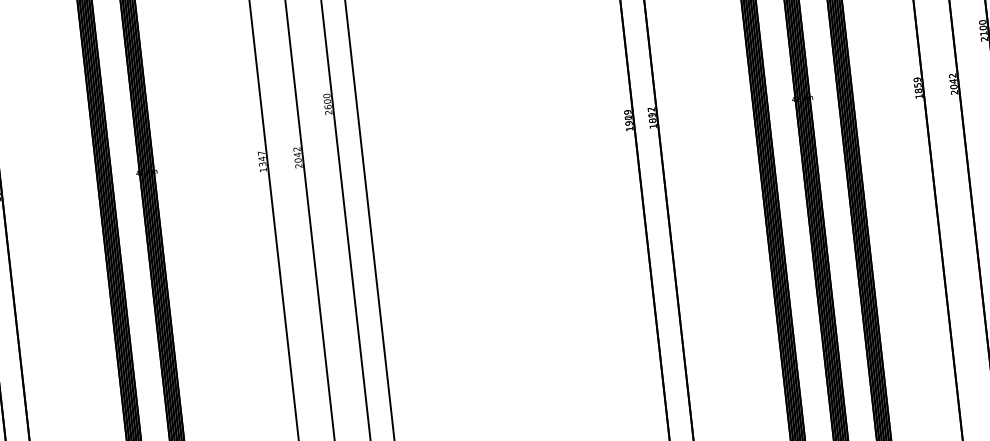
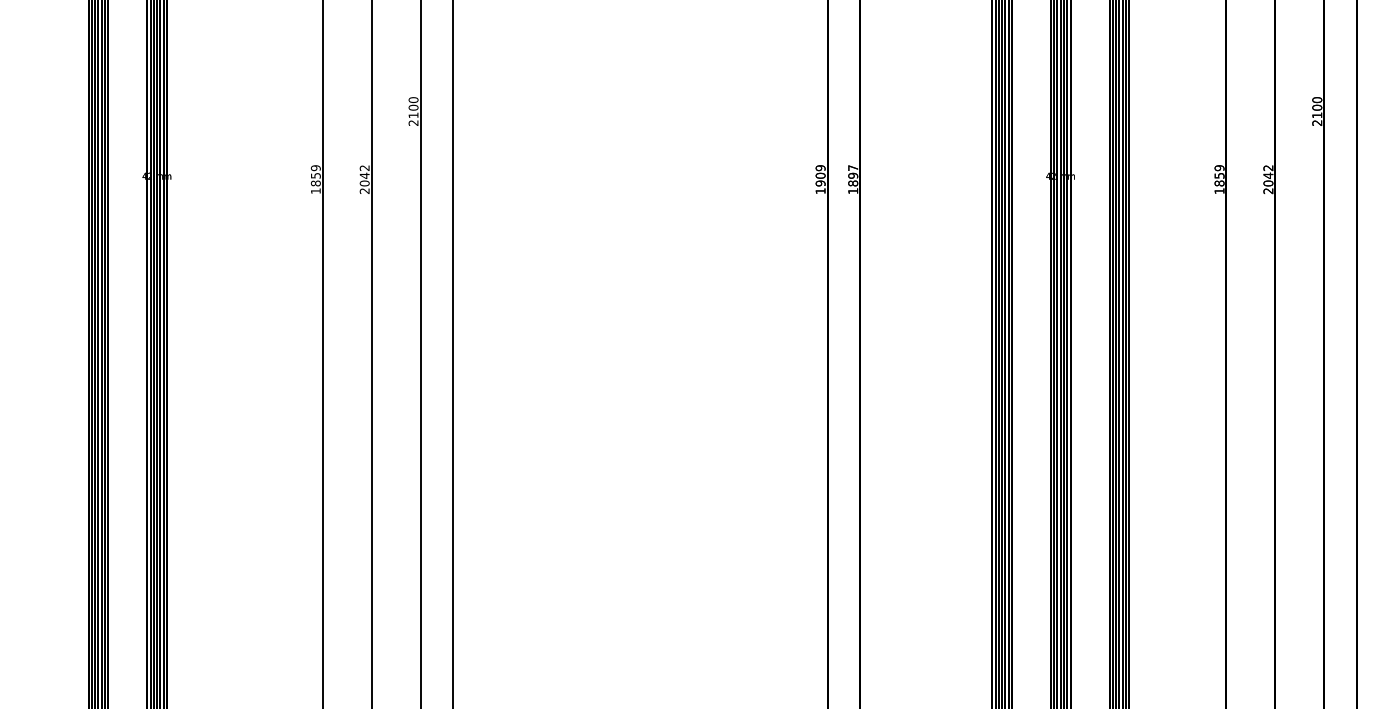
text: (328, 107) -> (413, 115), 2600 -> 2100
text: (652, 114) -> (853, 175), 1012 -> 1897
text: (628, 117) -> (820, 175), 1919 -> 1909
text: (261, 158) -> (315, 175), 1347 -> 1859

